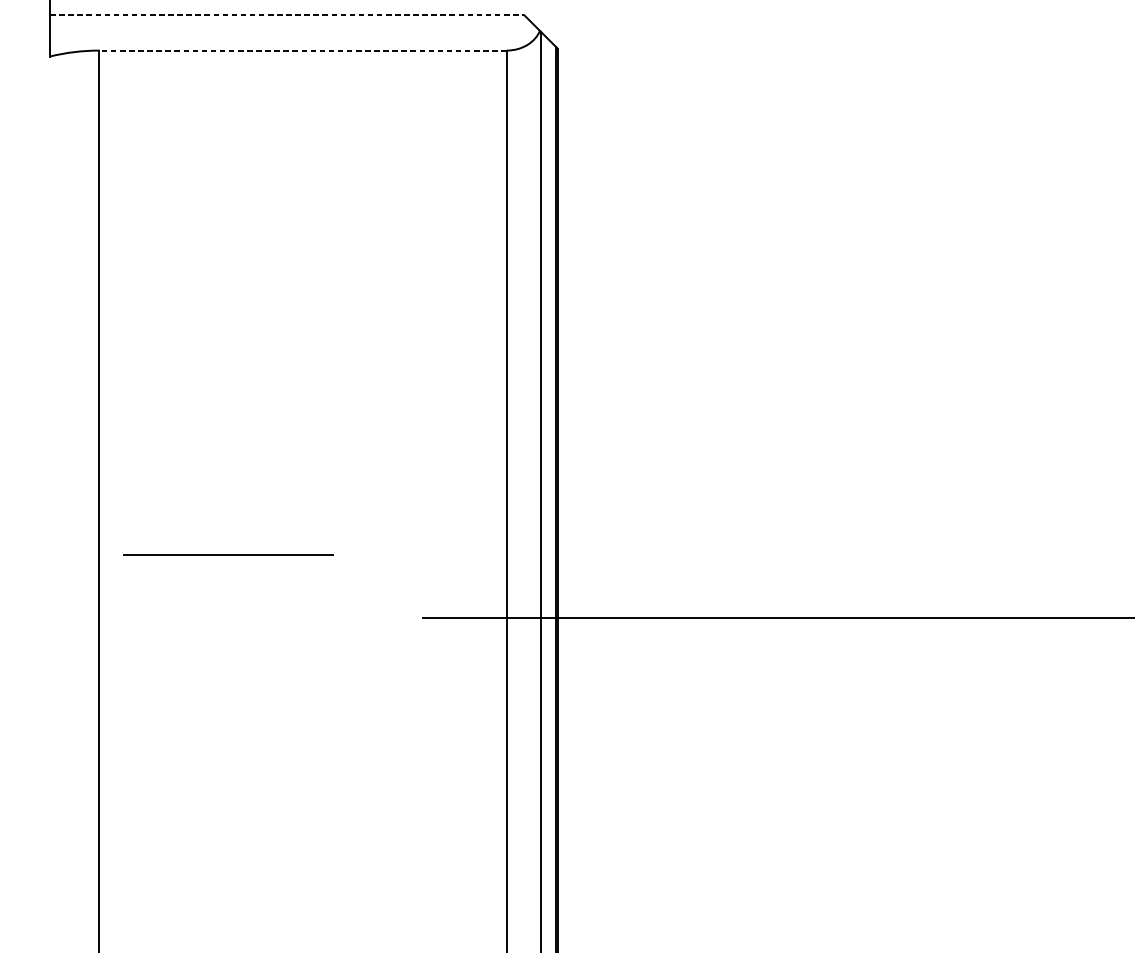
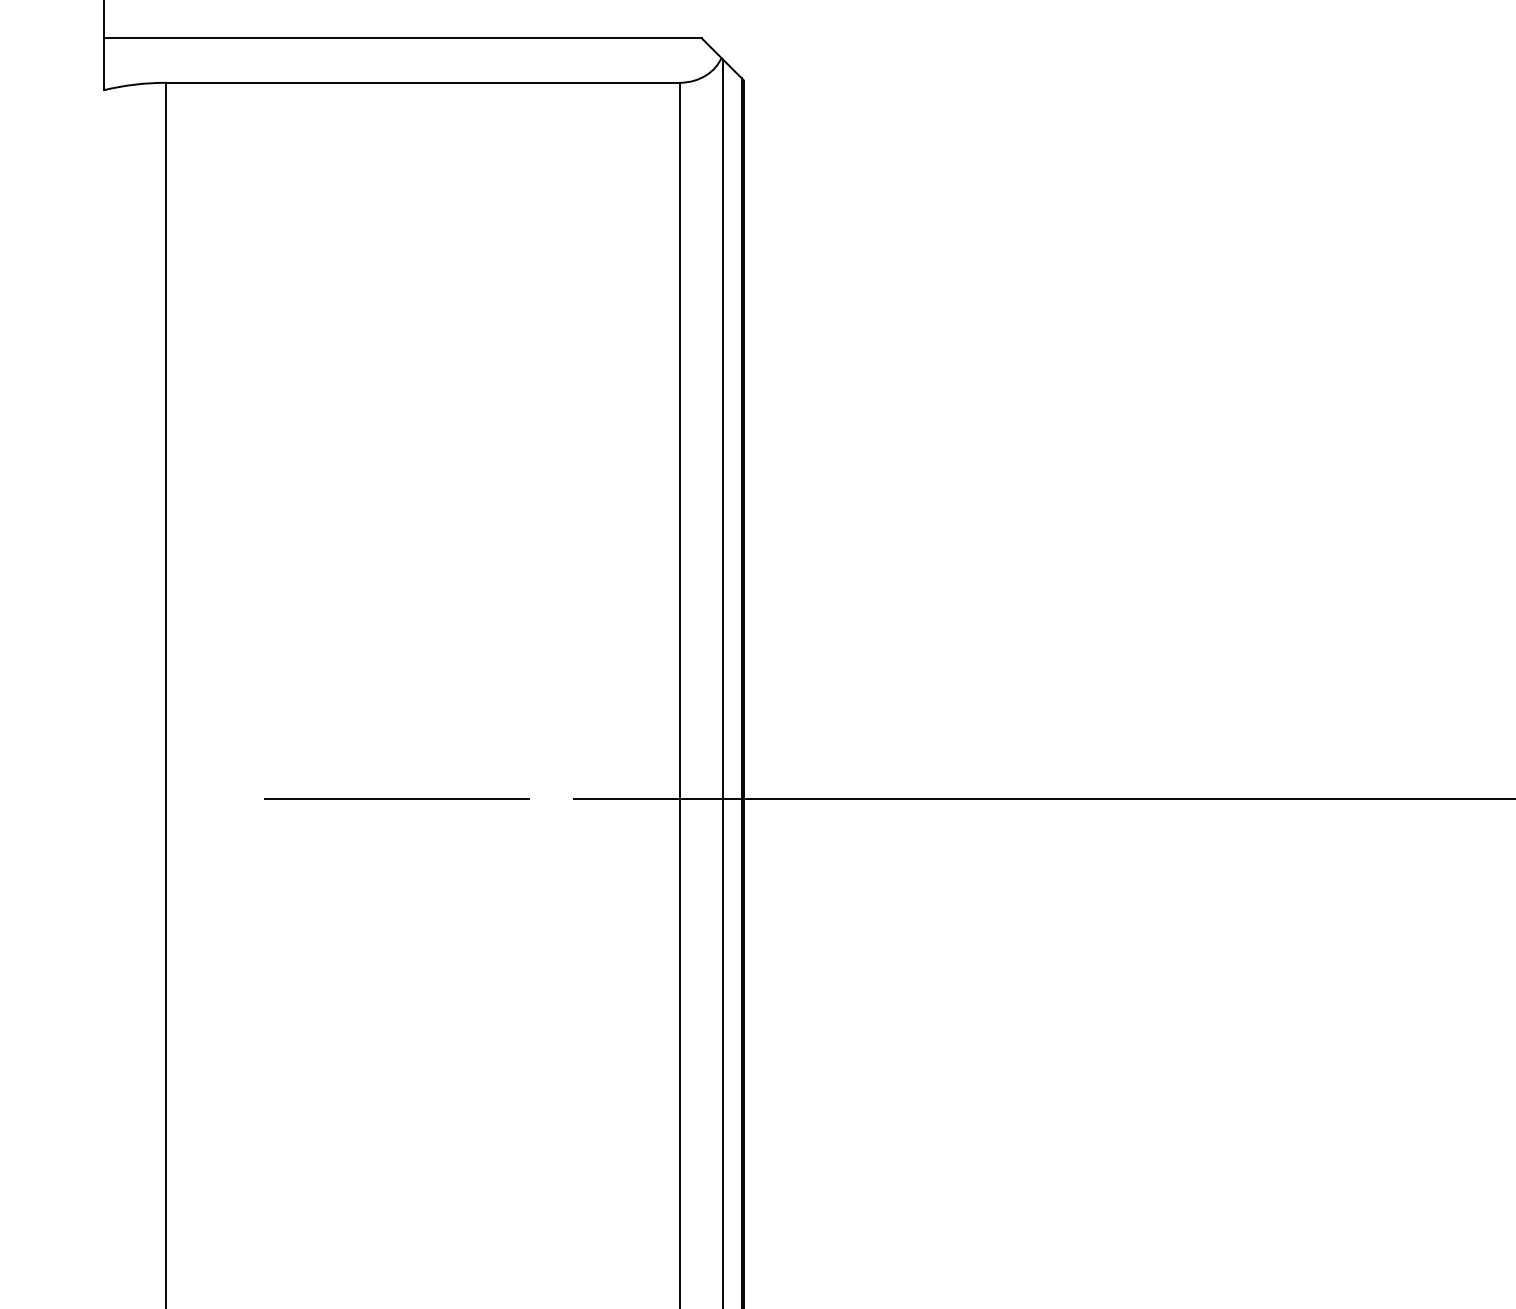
line: (287, 15) -> (403, 38), dashed -> solid
line: (302, 50) -> (422, 82), dashed -> solid
line: (227, 554) -> (396, 798), moved

